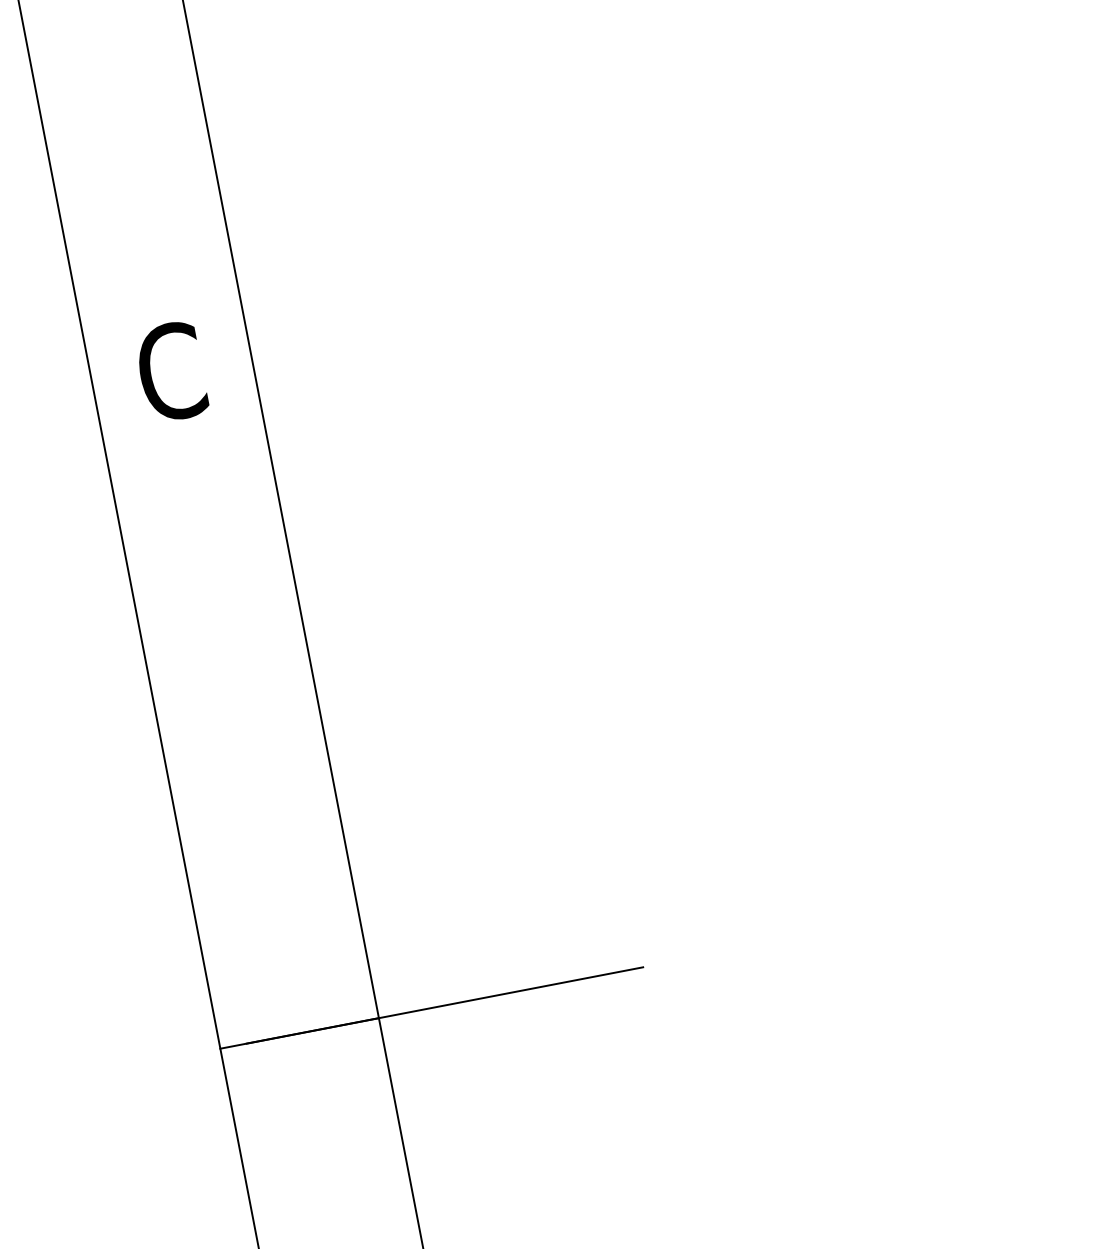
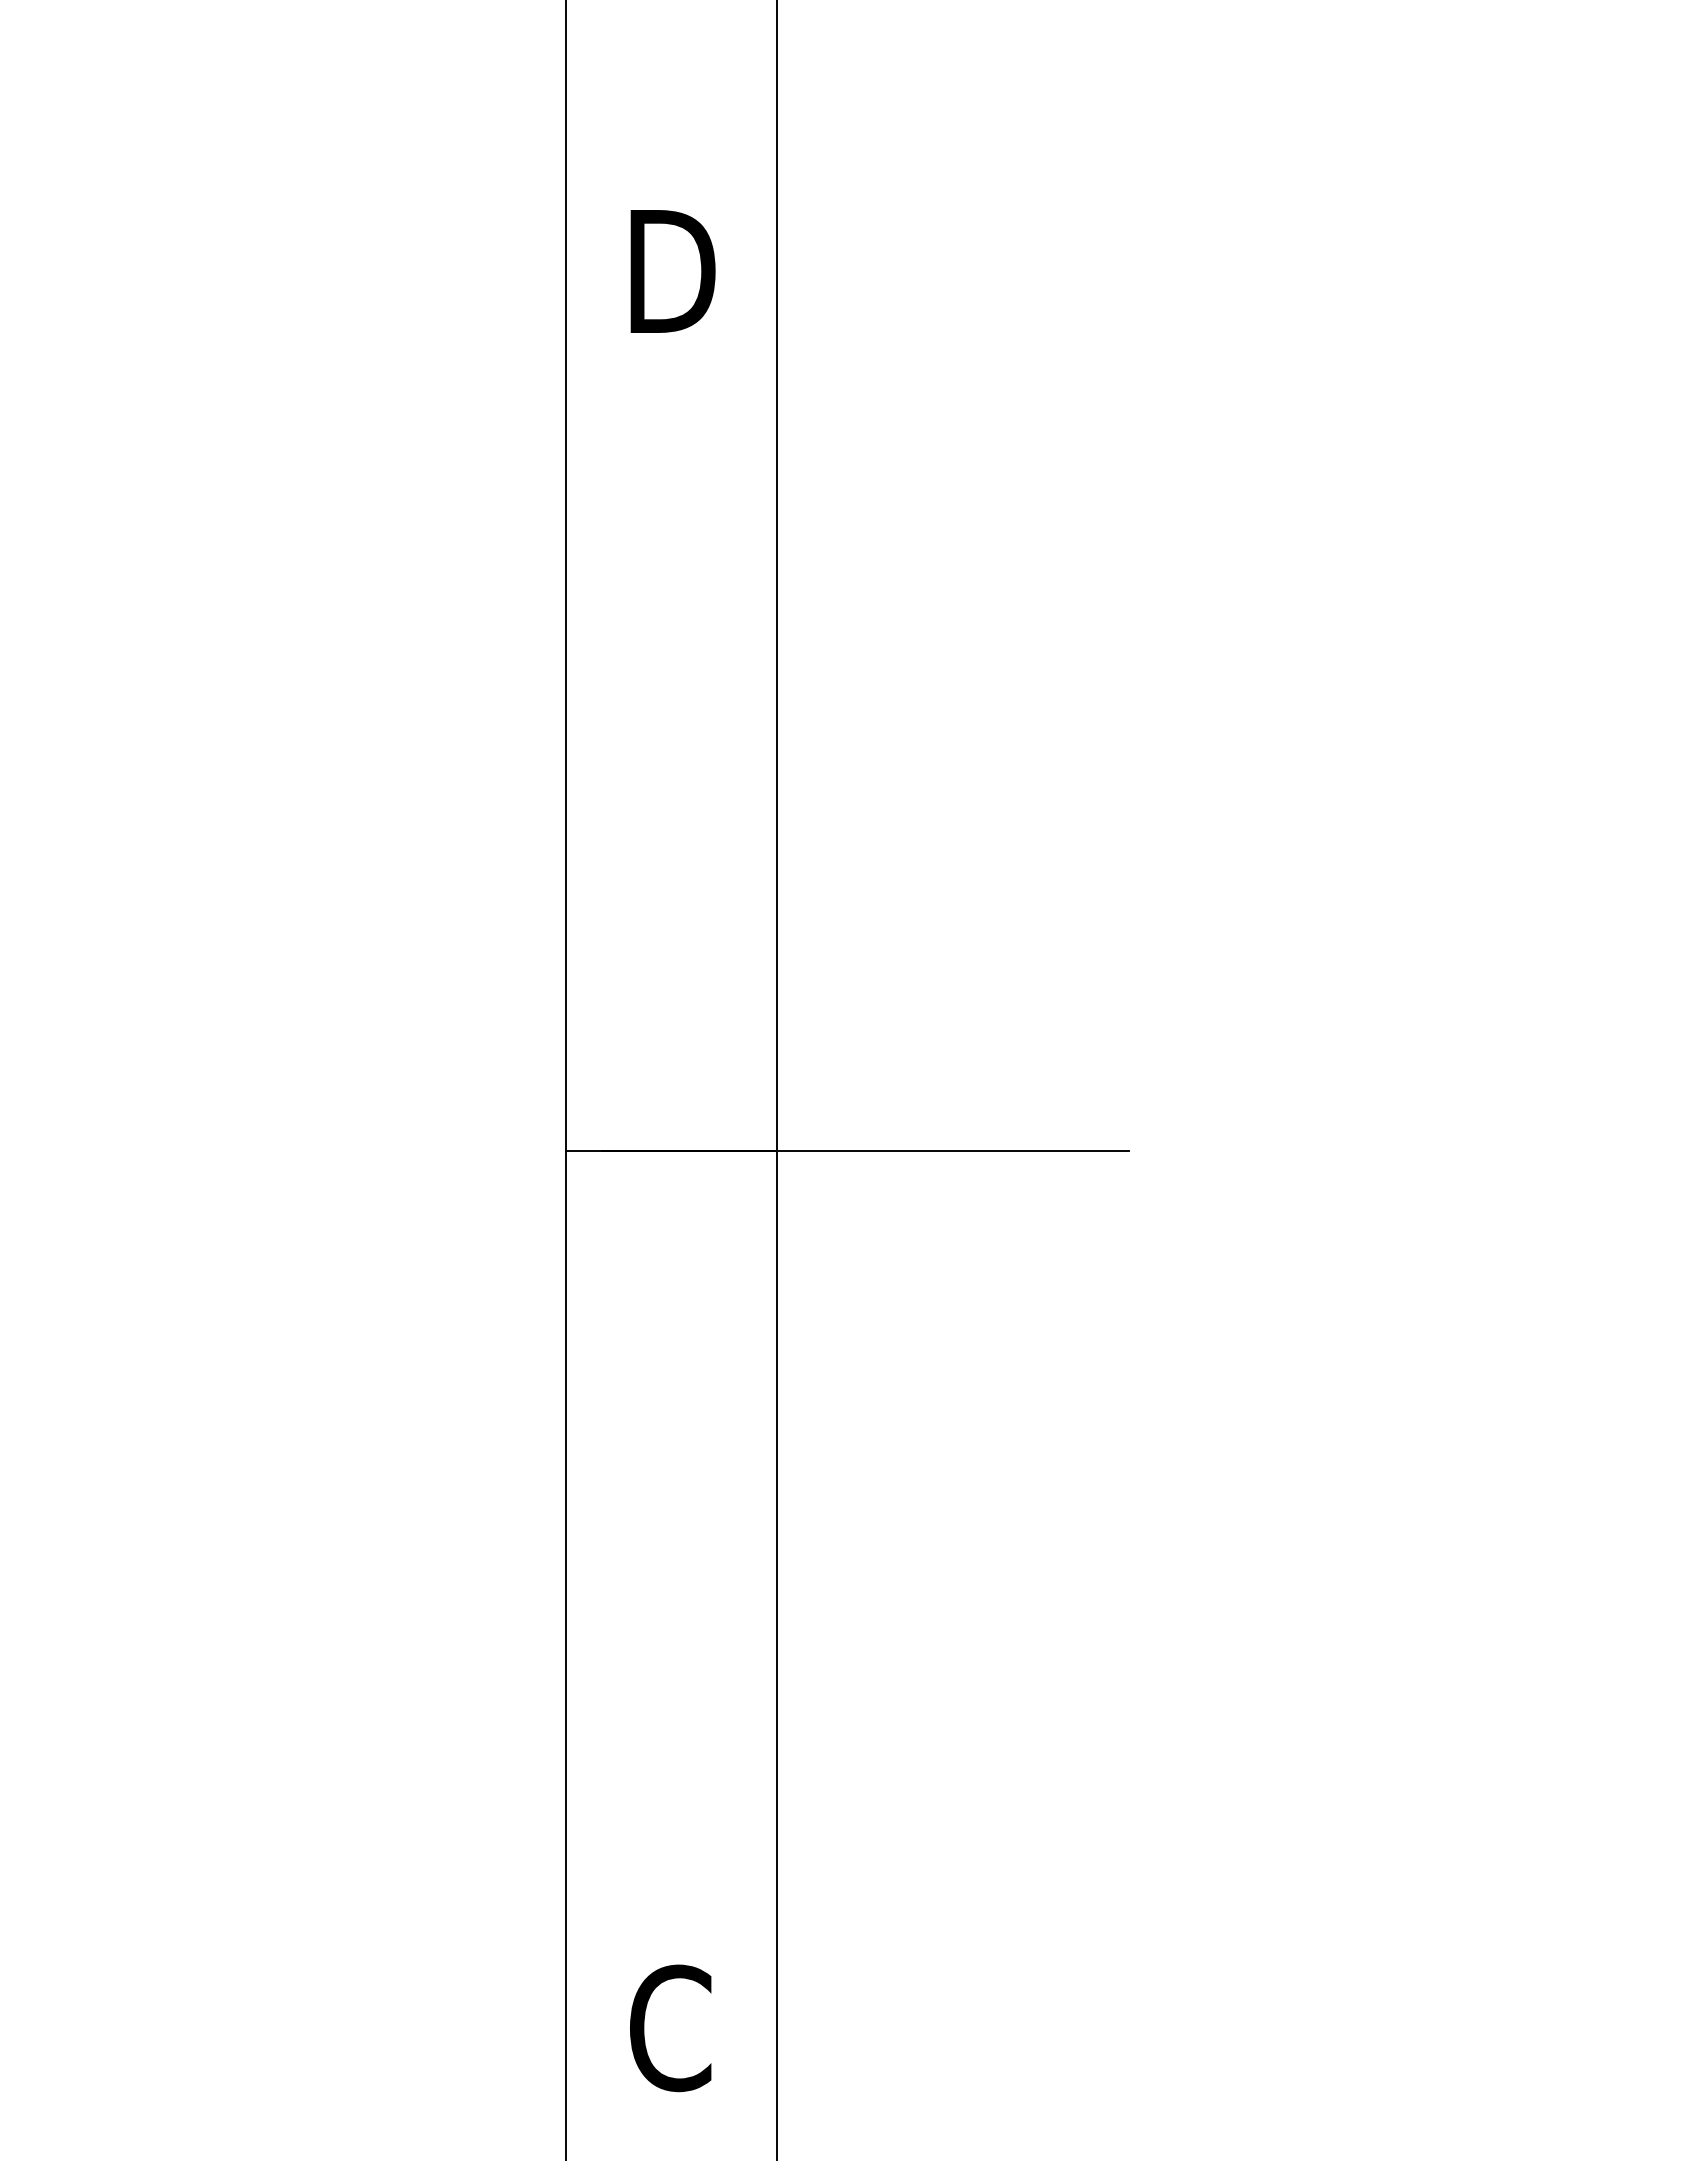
text: (172, 371) -> (672, 271), C -> D

